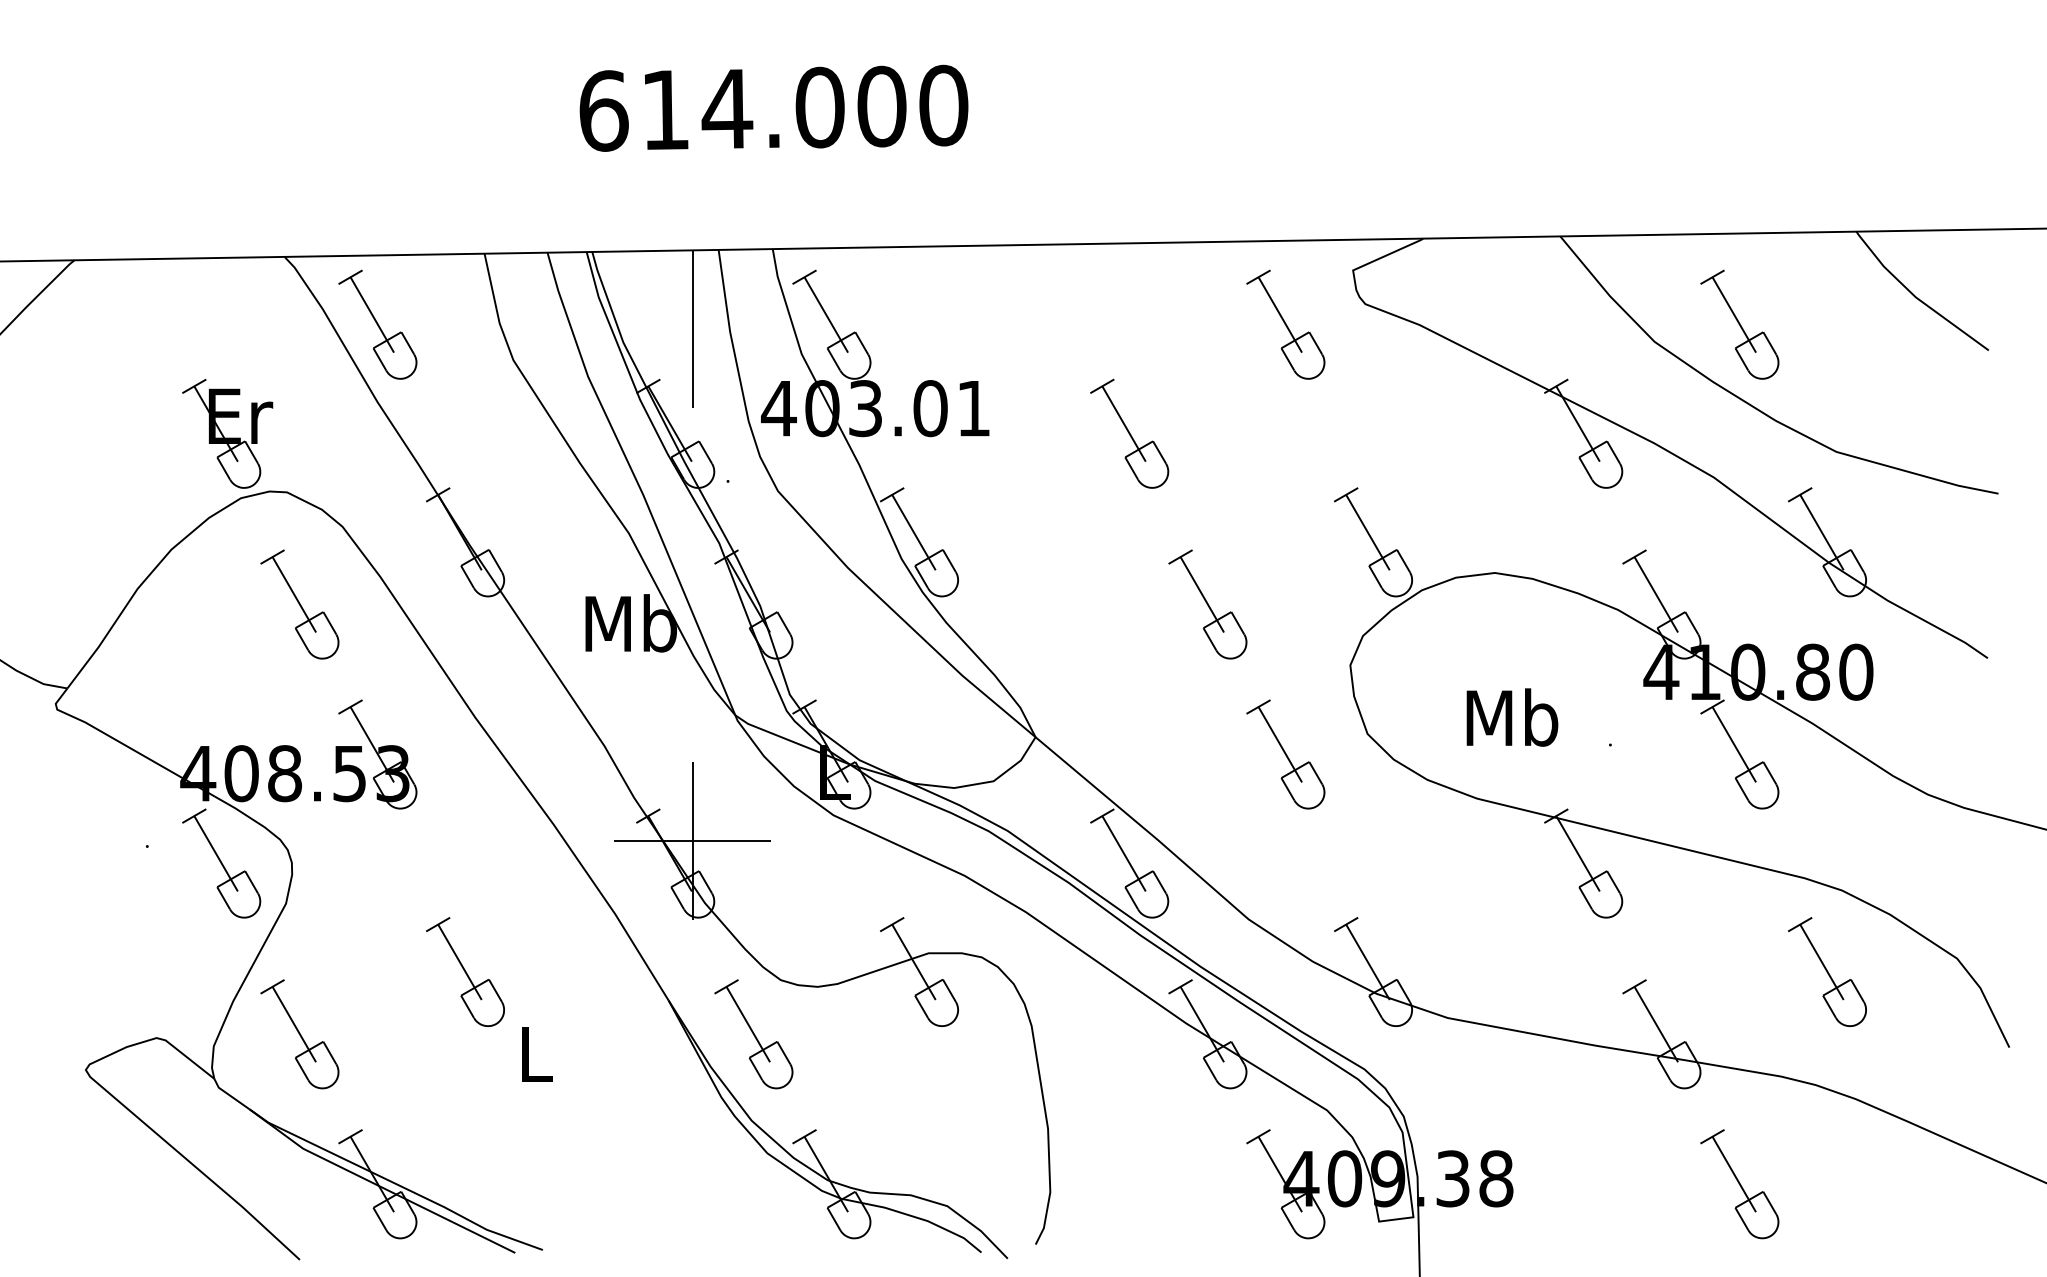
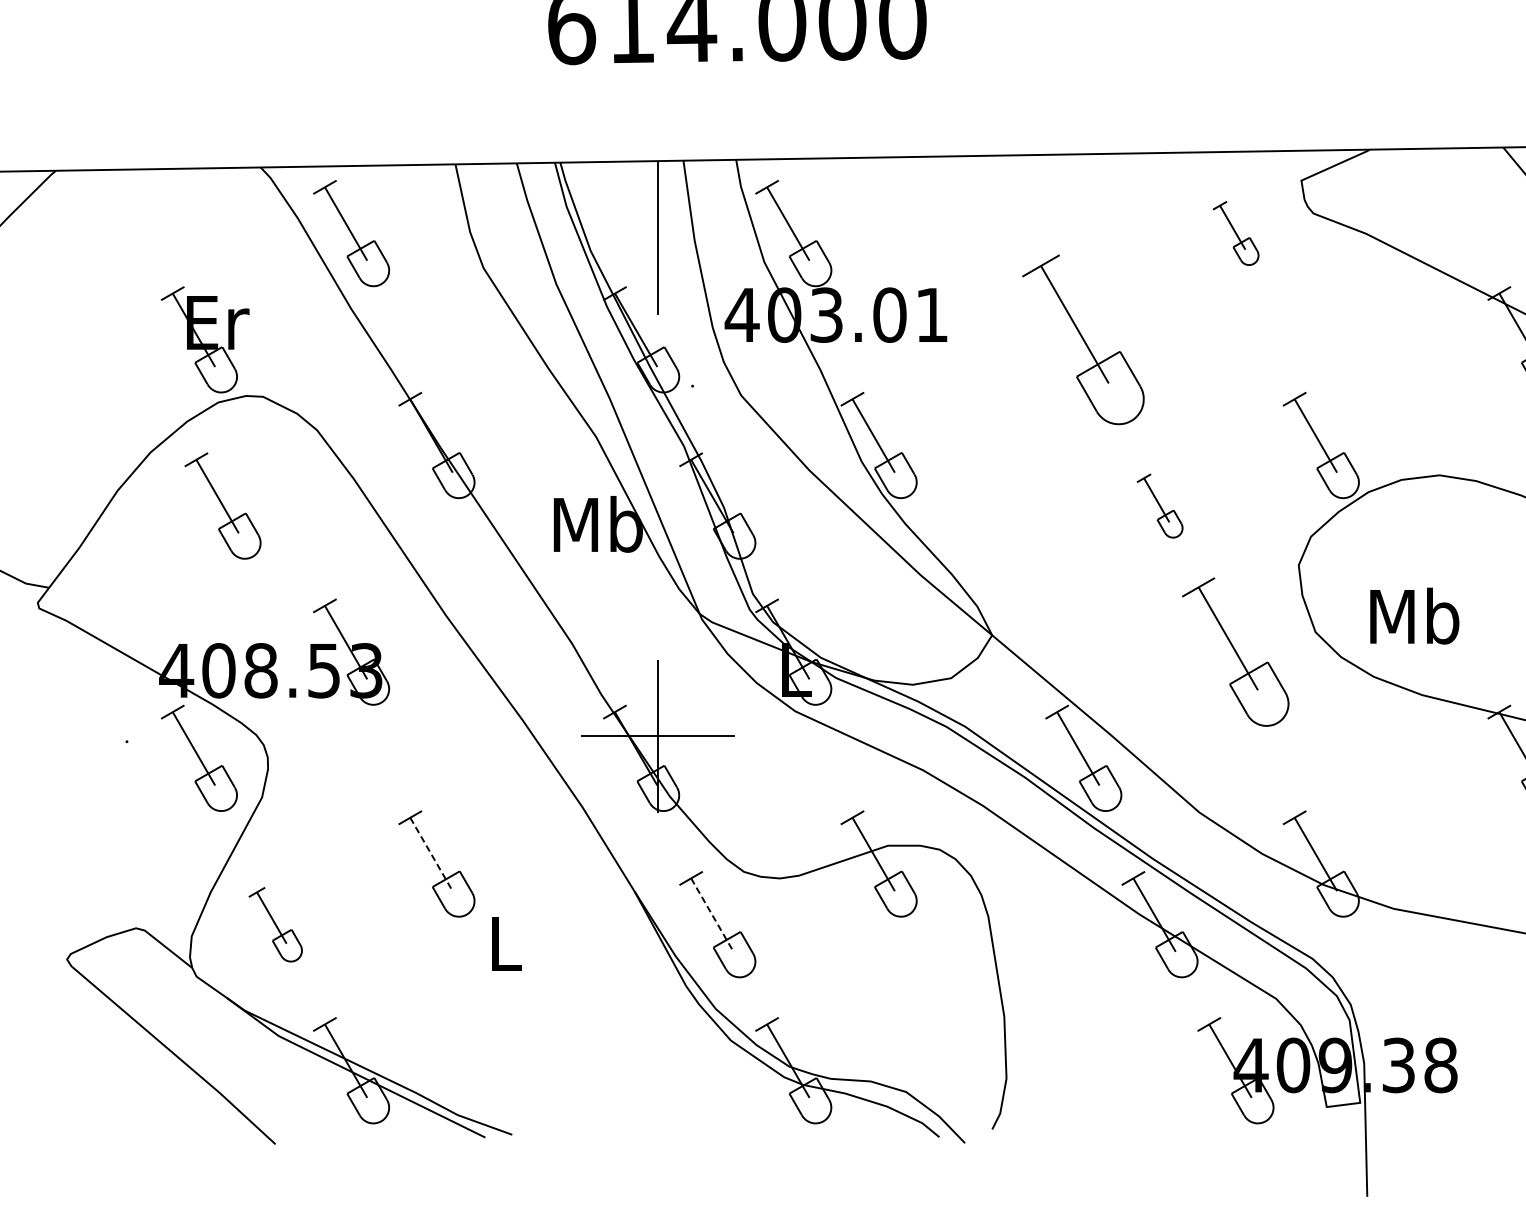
part: (1285, 324) -> (1235, 233), size x0.6
part: (1129, 433) -> (1083, 339), size x1.6
part: (299, 604) -> (222, 506), moved
part: (1207, 604) -> (1159, 506), size x0.6
text: (1512, 717) -> (1414, 616), moved
part: (1285, 754) -> (1235, 652), size x1.4
line: (459, 962) -> (431, 854), solid -> dashed
line: (748, 1024) -> (712, 915), solid -> dashed
part: (299, 1034) -> (275, 924), size x0.7

